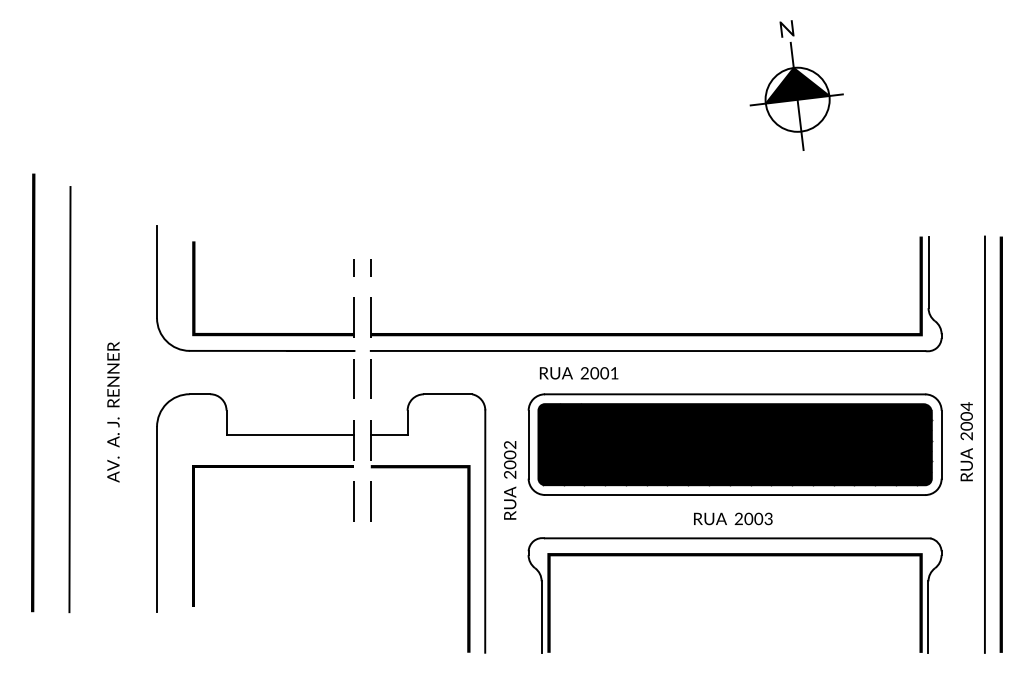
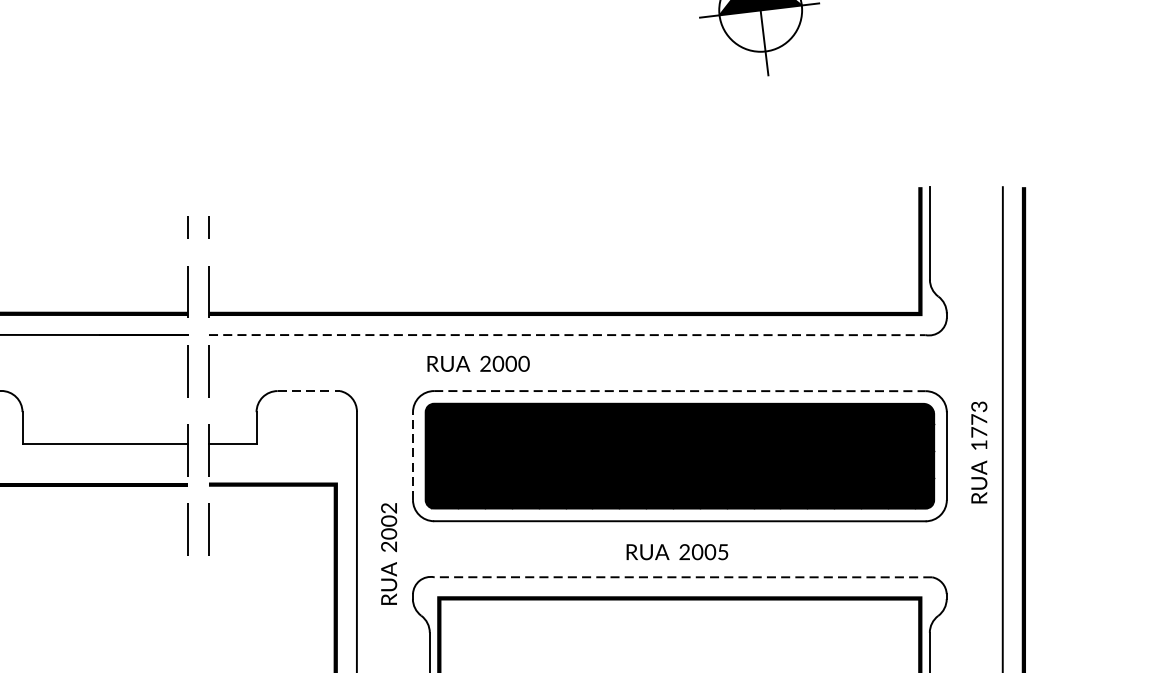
line: (648, 351) -> (567, 335), solid -> dashed
text: (614, 373) -> (523, 364), 2001 -> 2000
line: (448, 394) -> (309, 391), solid -> dashed
line: (735, 394) -> (680, 391), solid -> dashed
text: (966, 421) -> (978, 426), 2004 -> 1773
line: (528, 444) -> (412, 455), solid -> dashed
text: (510, 480) -> (389, 554), moved
text: (768, 518) -> (723, 551), 2003 -> 2005
line: (737, 538) -> (682, 577), solid -> dashed

